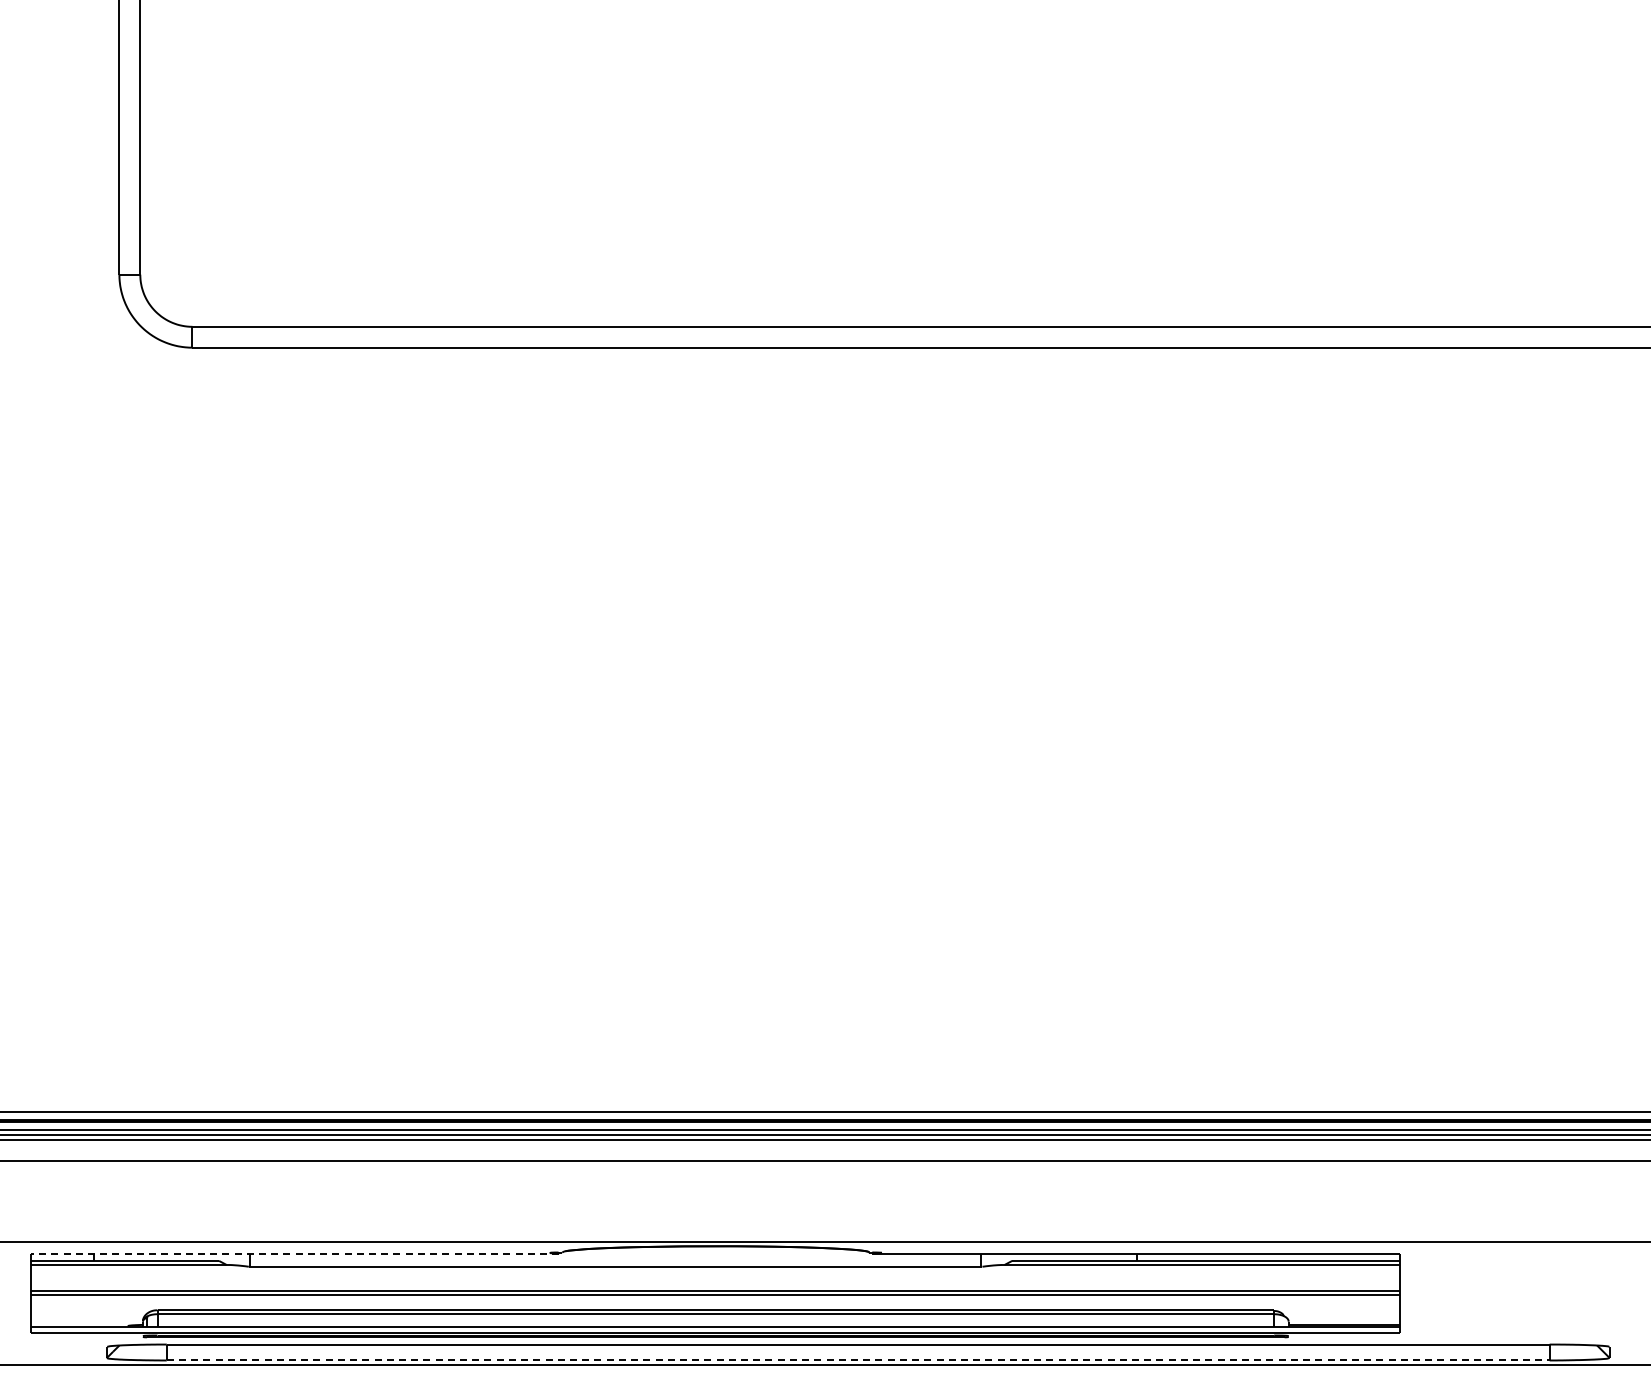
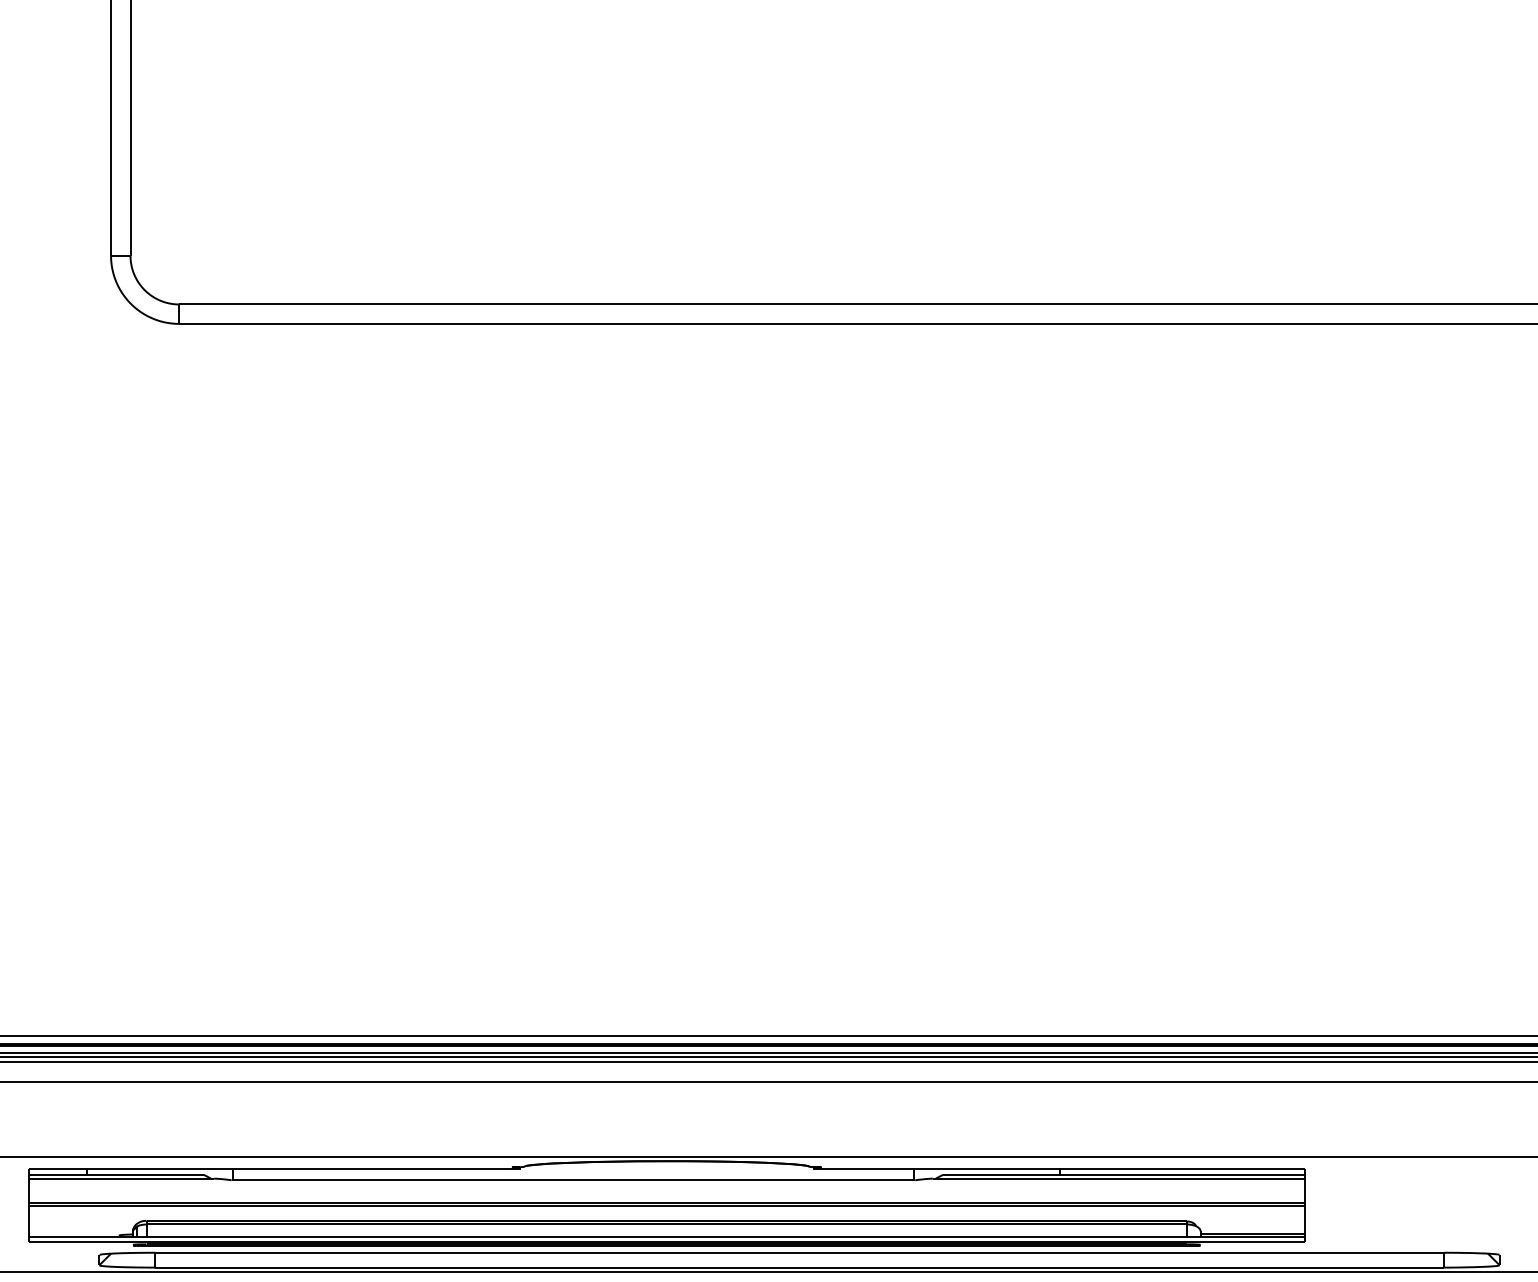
line: (294, 1254) -> (274, 1168), dashed -> solid
line: (858, 1360) -> (799, 1267), dashed -> solid

